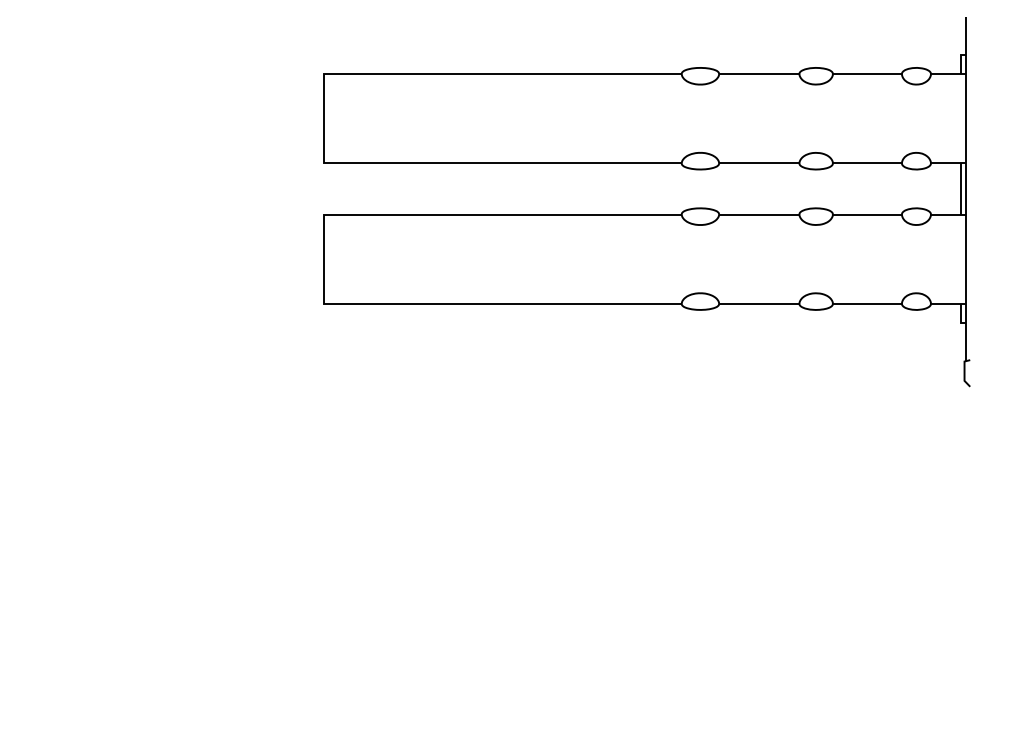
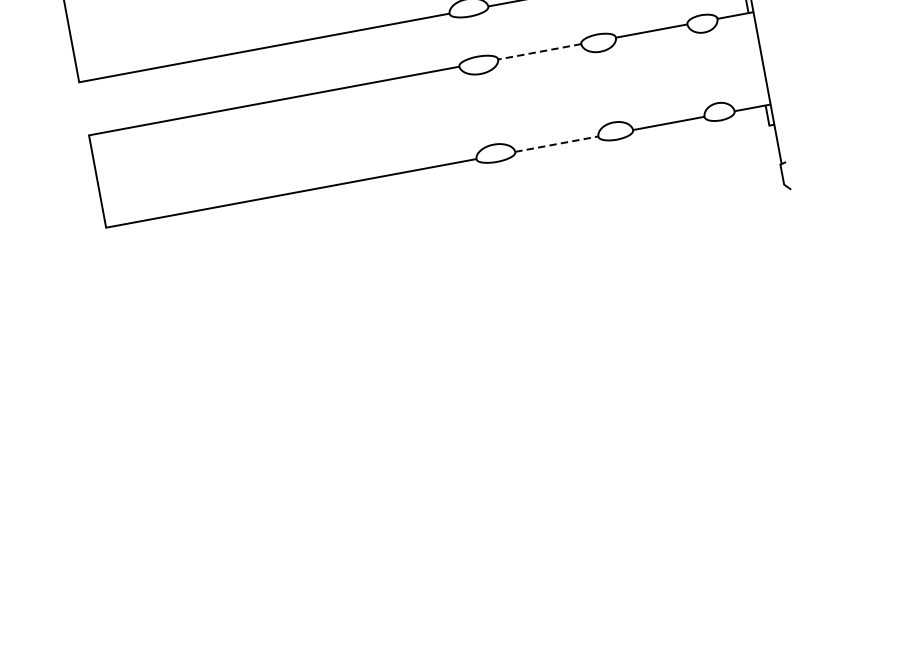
line: (758, 214) -> (538, 51), solid -> dashed
line: (759, 303) -> (557, 143), solid -> dashed

